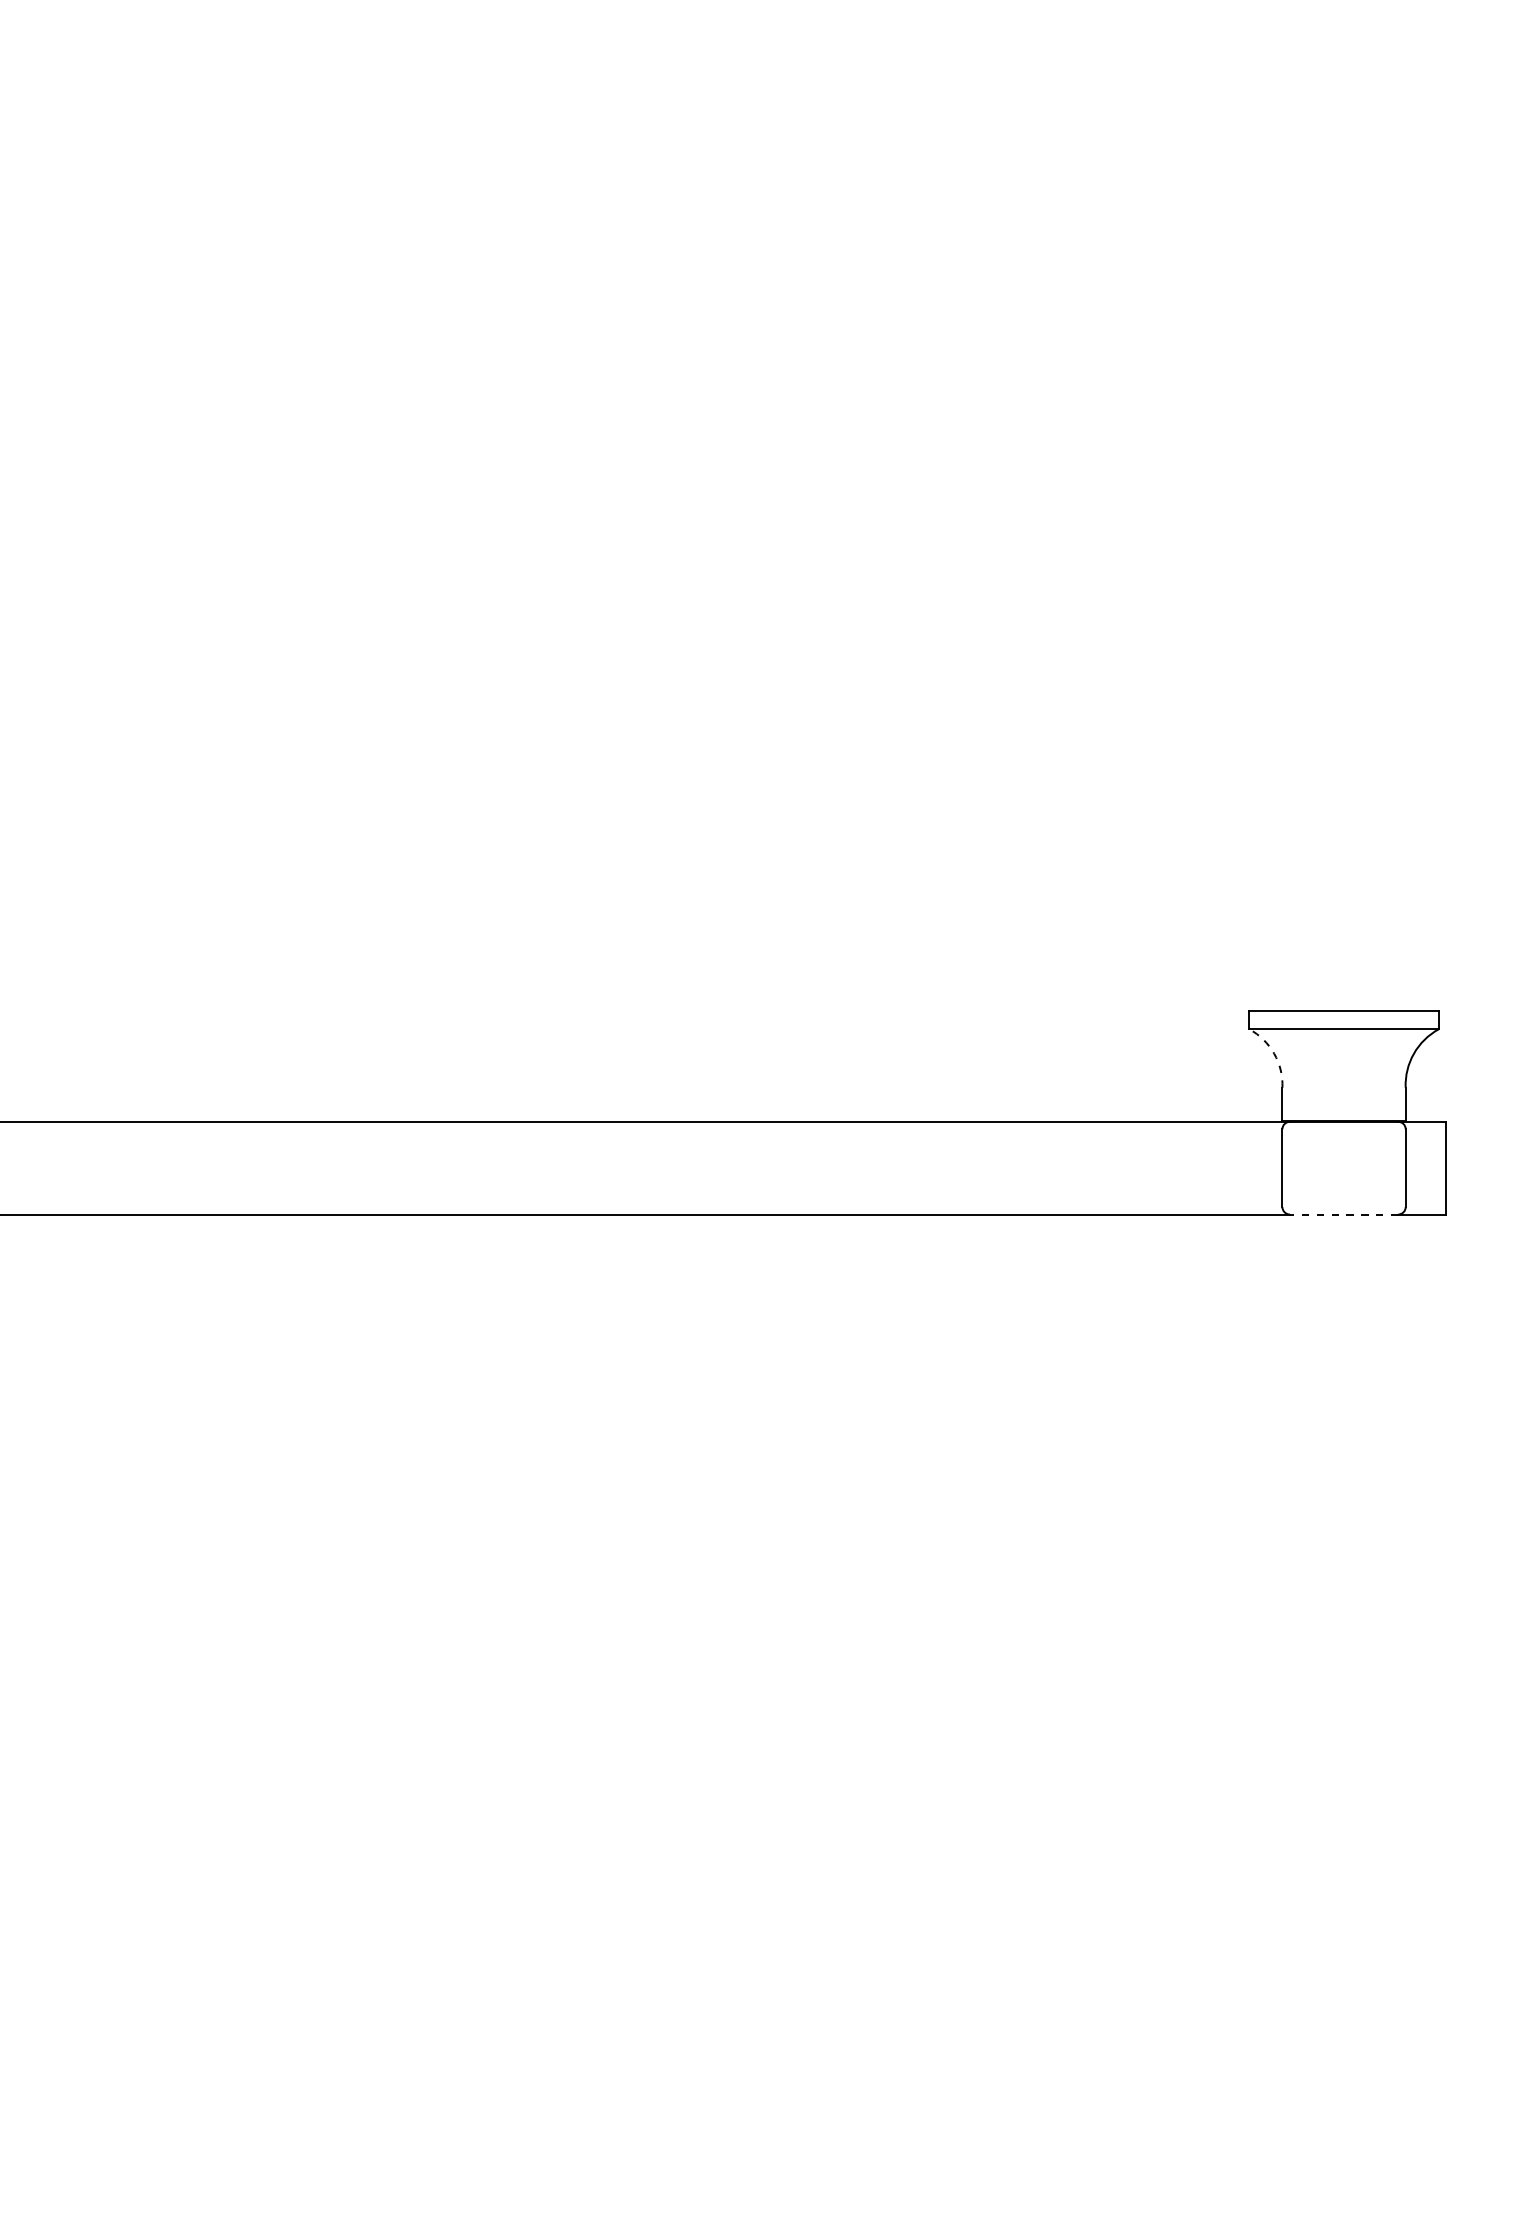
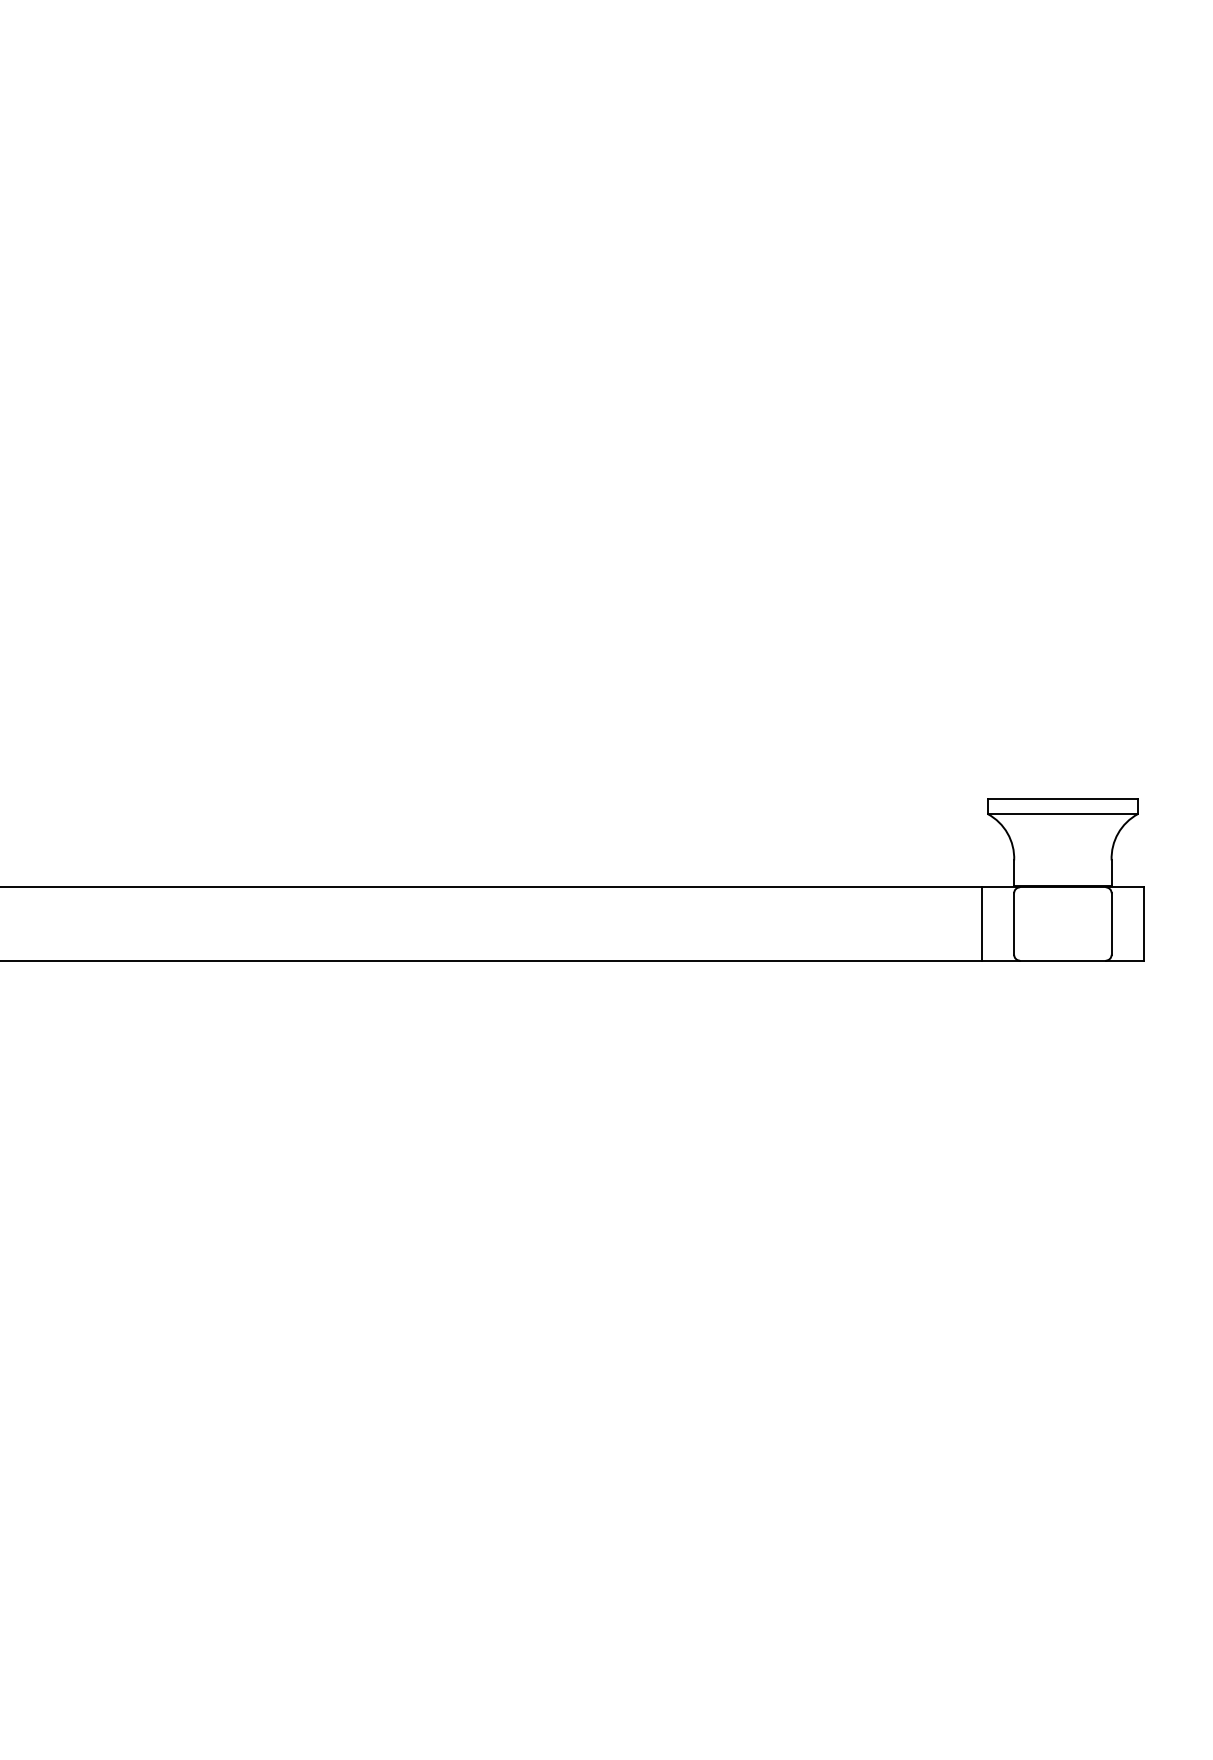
arc: (1274, 1053) -> (1007, 833), dashed -> solid
line: (1241, 1167) -> (981, 923), added
line: (1343, 1214) -> (1062, 960), dashed -> solid

